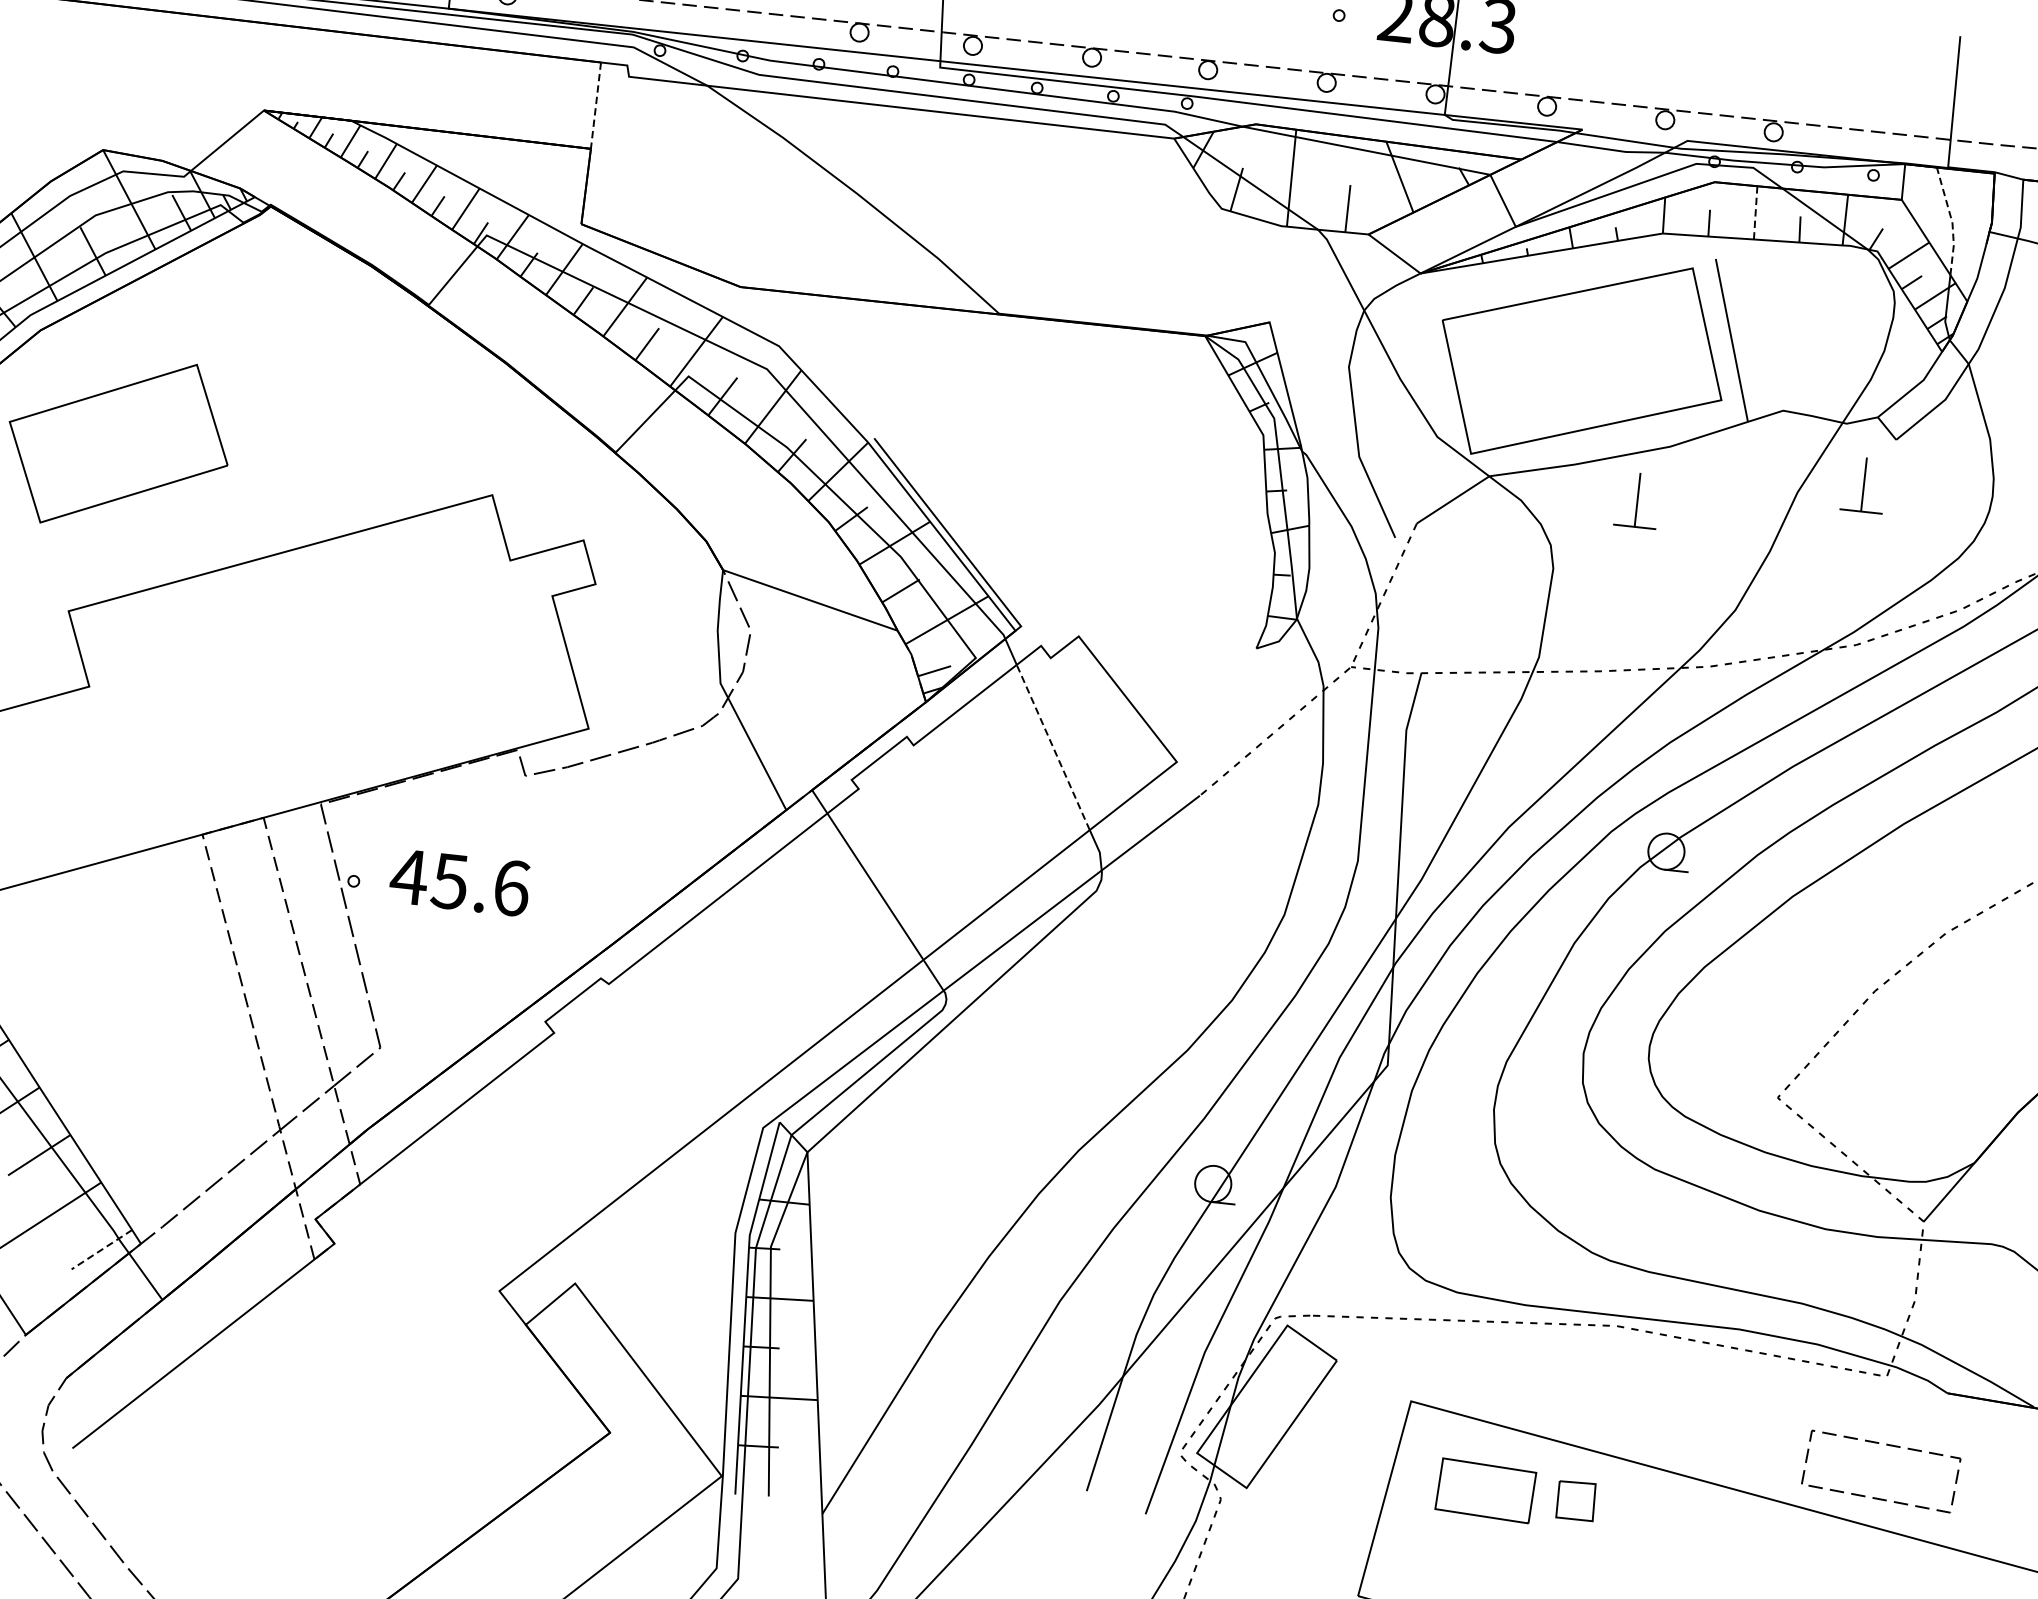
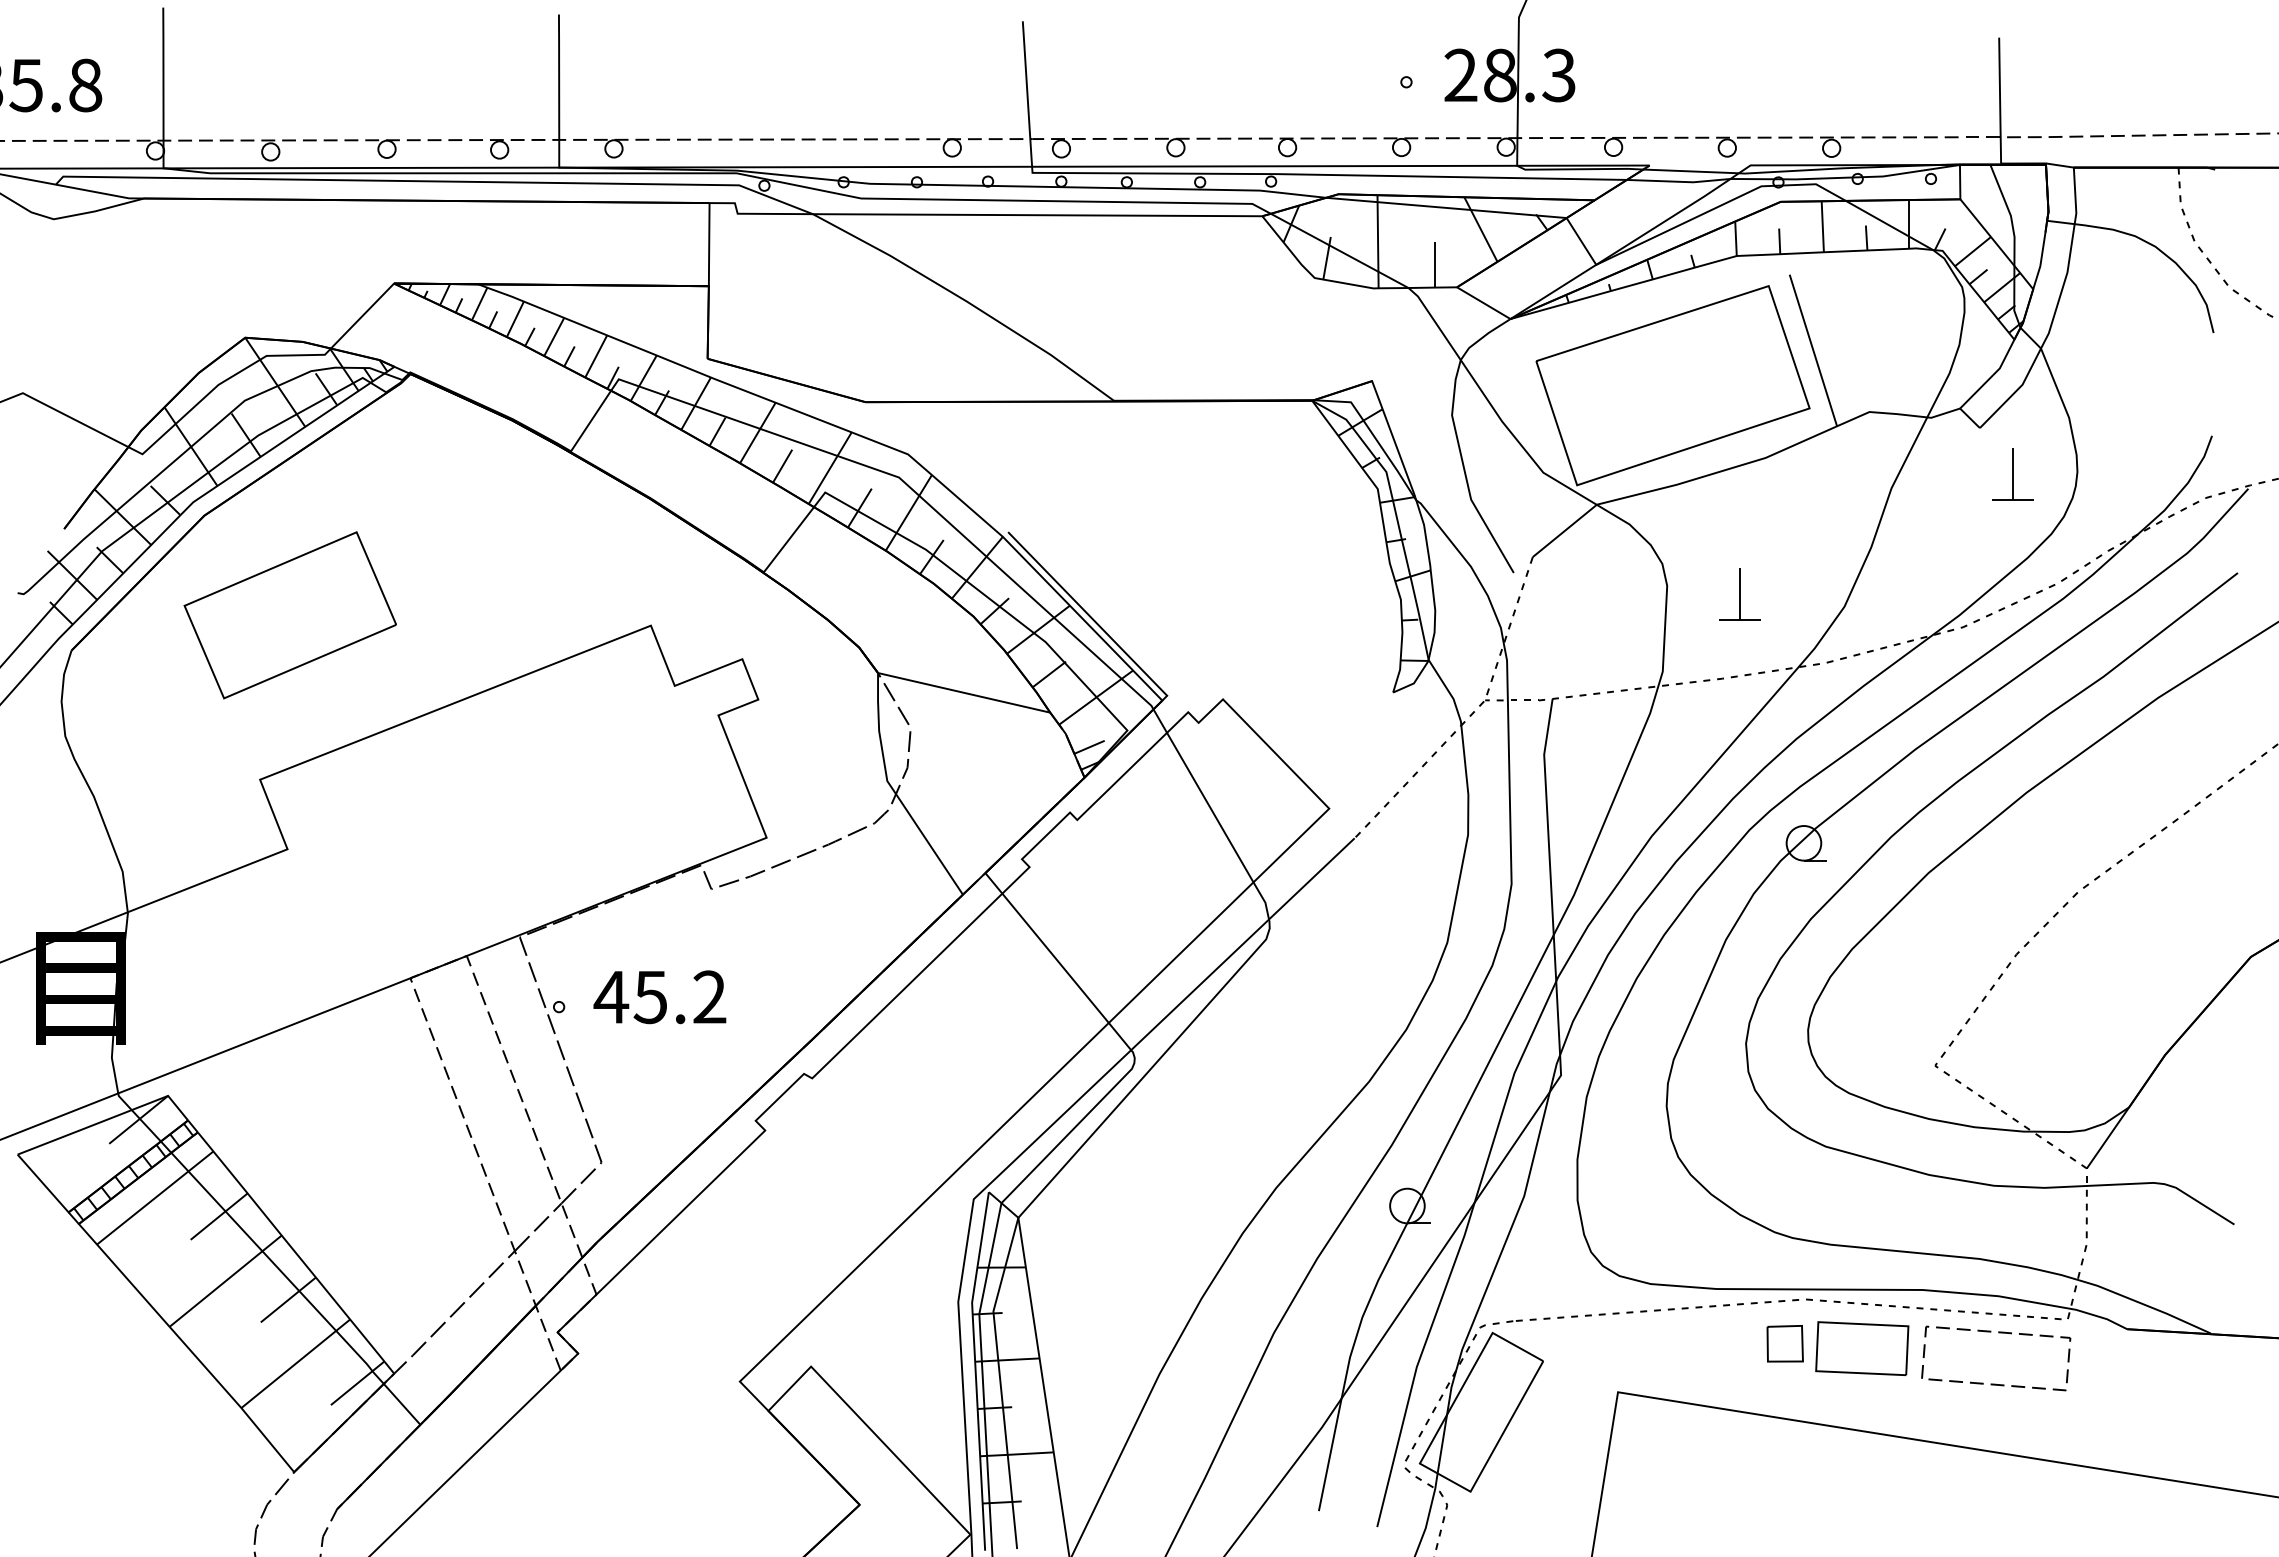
line: (596, 105) -> (709, 244), dashed -> solid
line: (1755, 212) -> (1822, 226), dashed -> solid
line: (1952, 222) -> (2010, 215), dashed -> solid
part: (1863, 485) -> (2012, 474), moved
part: (1636, 500) -> (1739, 594), moved
line: (1053, 747) -> (1210, 807), dashed -> solid
text: (511, 888) -> (709, 997), 45.6 -> 45.2
line: (101, 1249) -> (357, 1383), dashed -> solid
part: (1486, 1490) -> (1862, 1348), moved
part: (1878, 1497) -> (1996, 1383), moved
part: (1575, 1500) -> (1784, 1343), moved

